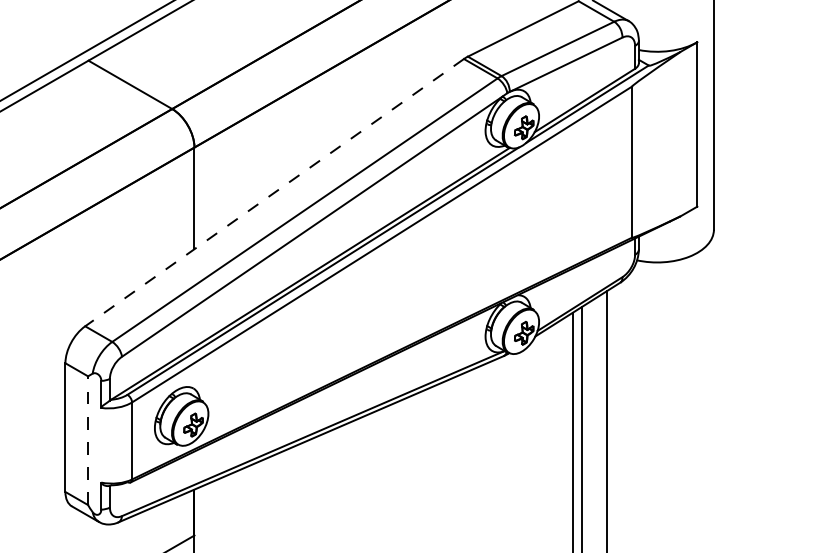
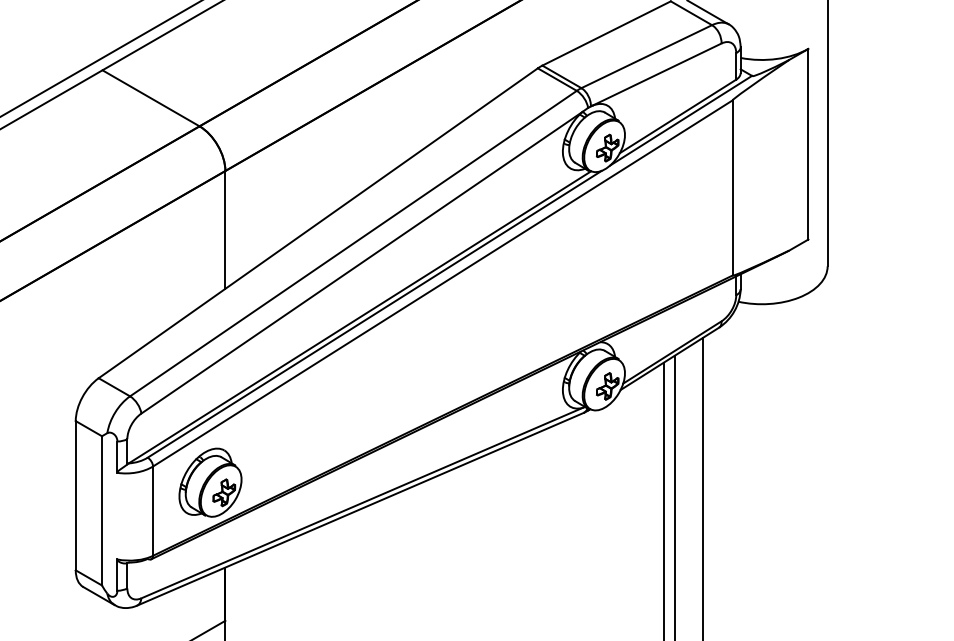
line: (274, 192) -> (318, 223), dashed -> solid
line: (88, 440) -> (102, 510), dashed -> solid

